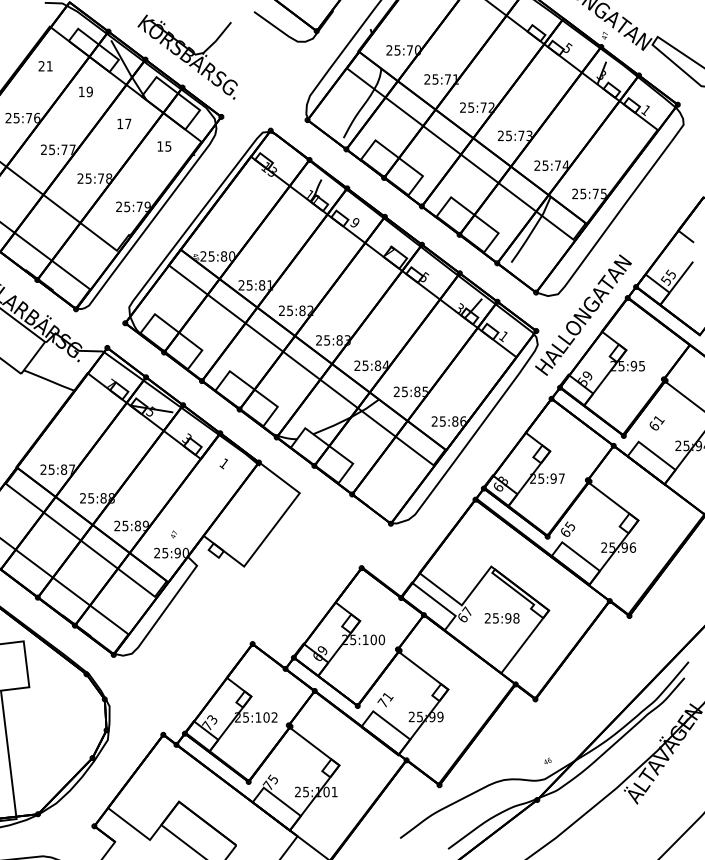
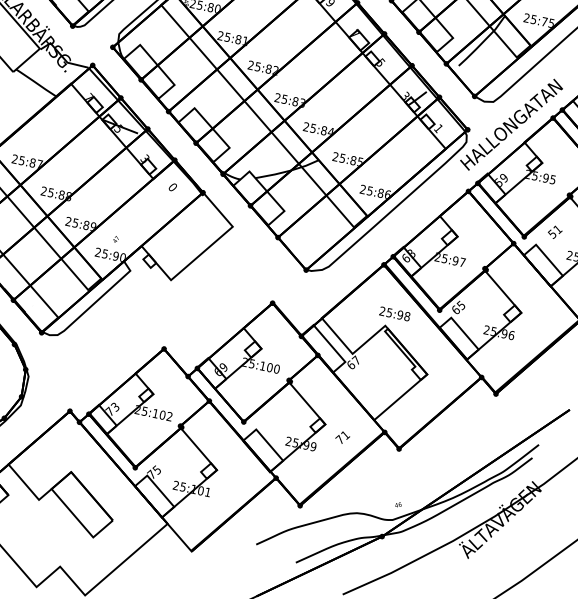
text: (653, 426) -> (551, 234), 61 -> 51
text: (223, 463) -> (172, 187), 1 -> 0
text: (501, 618) -> (394, 313), moved
text: (385, 700) -> (342, 438), moved

